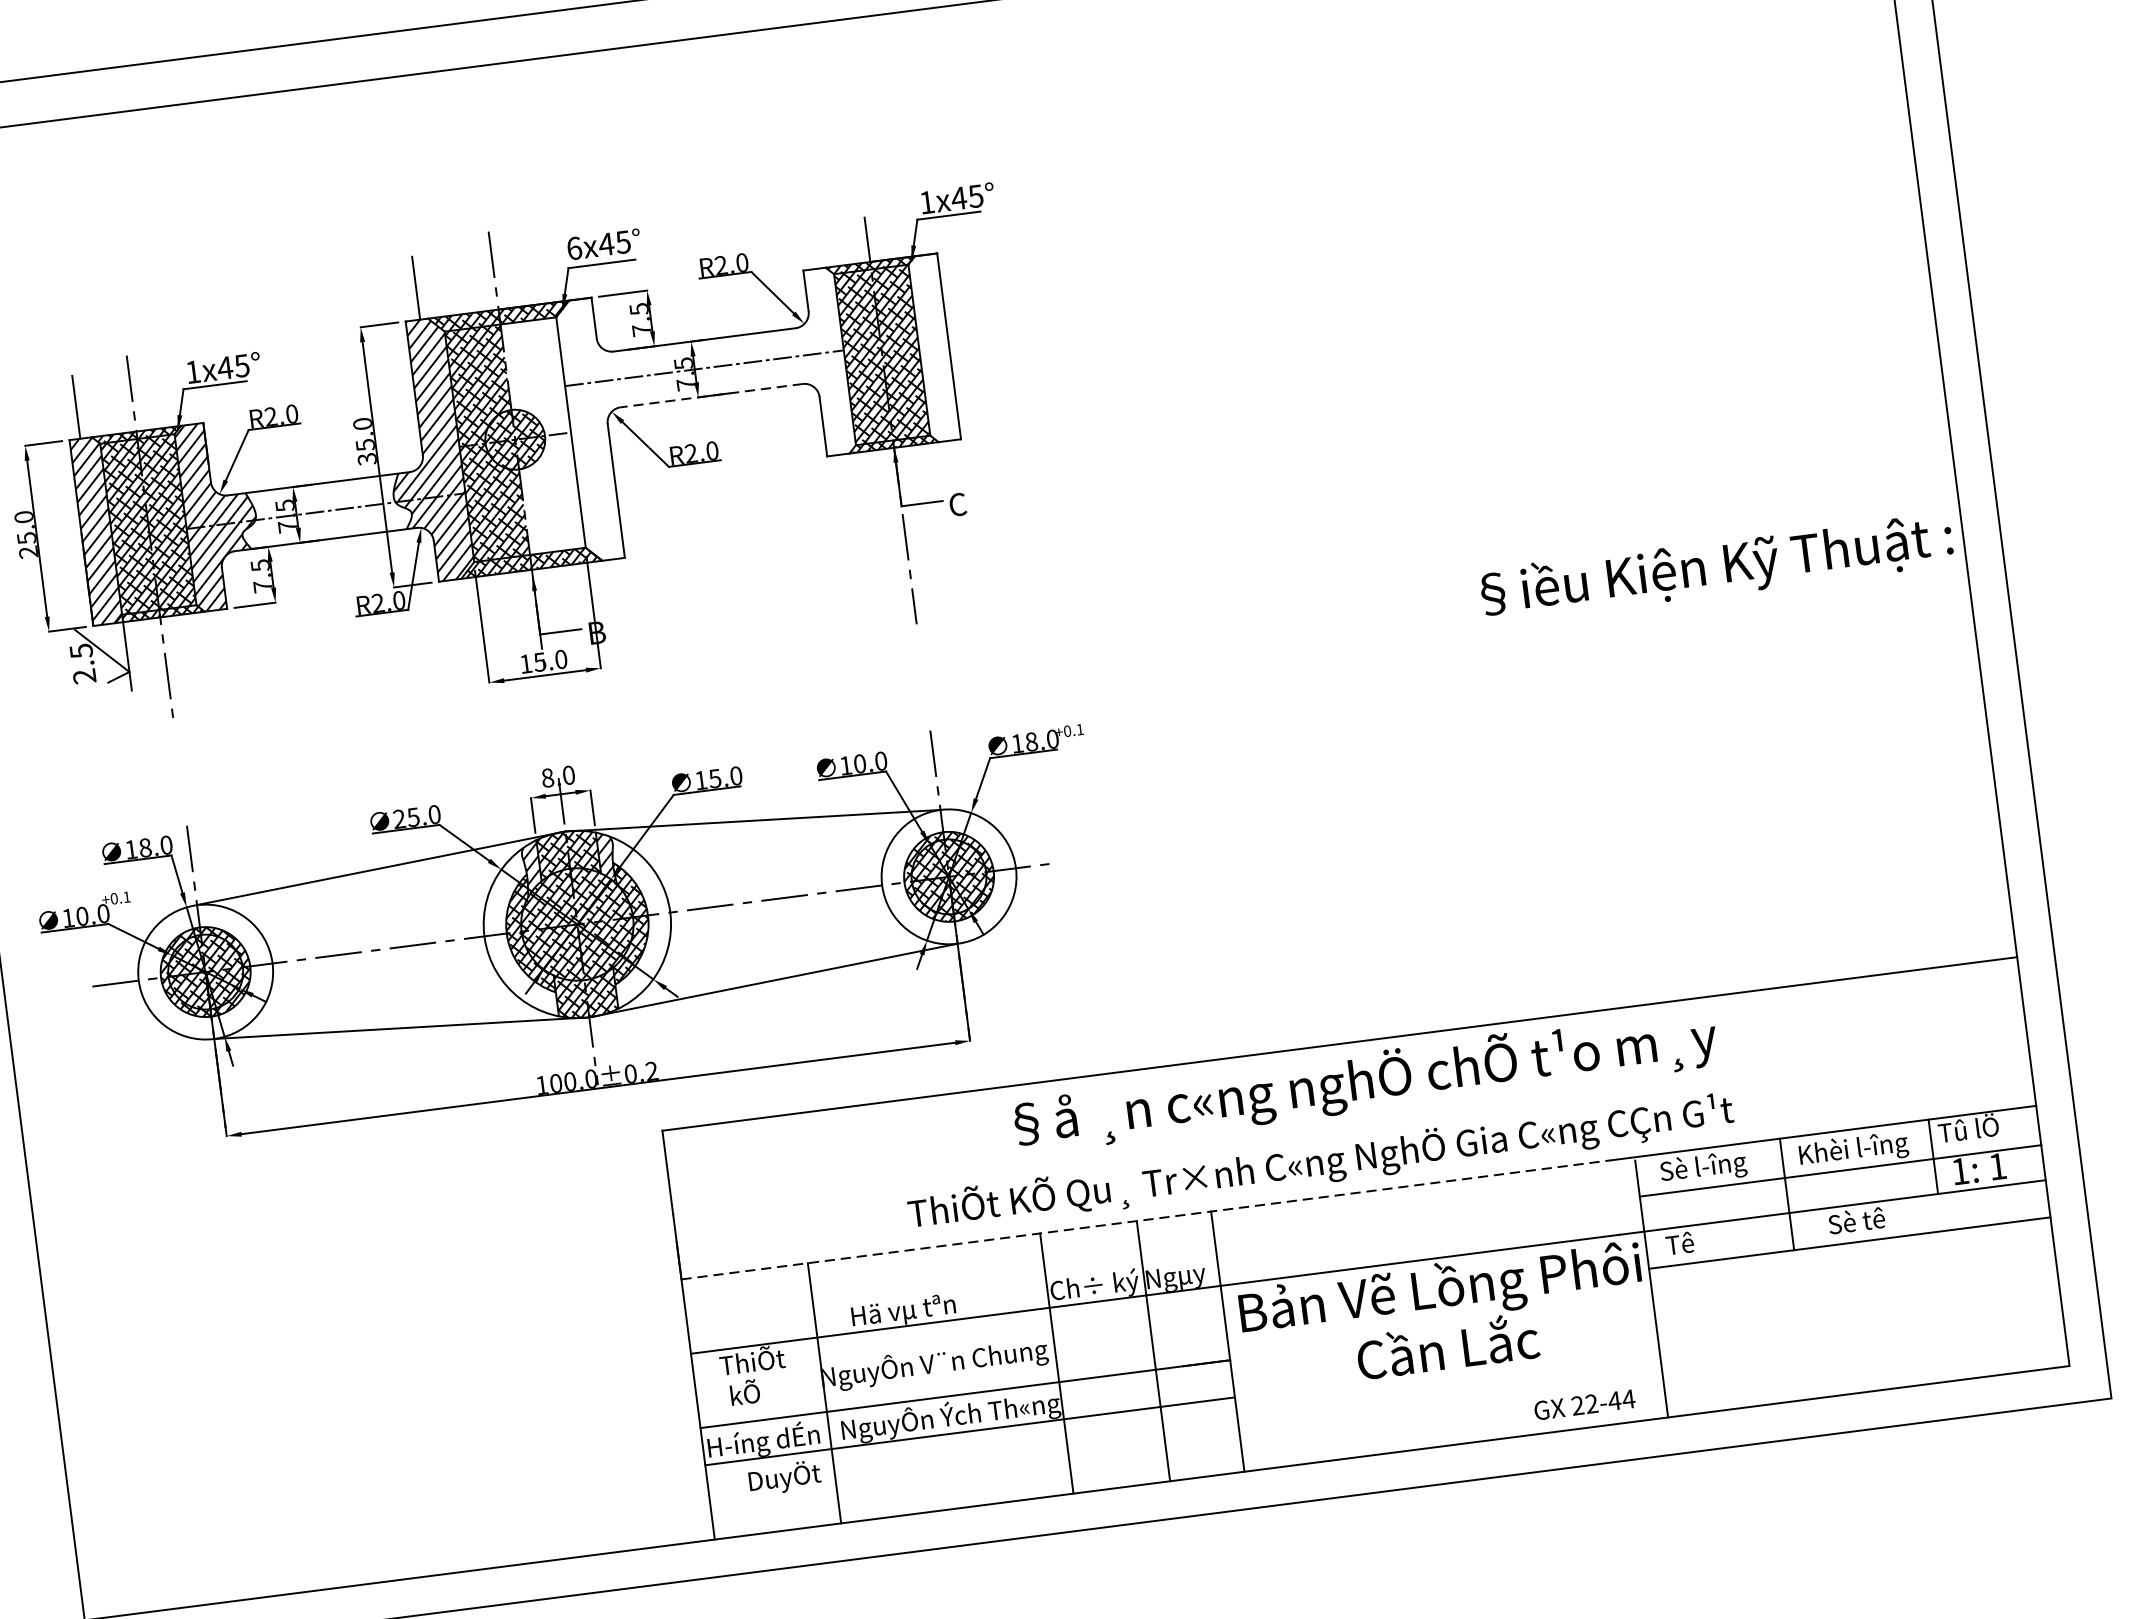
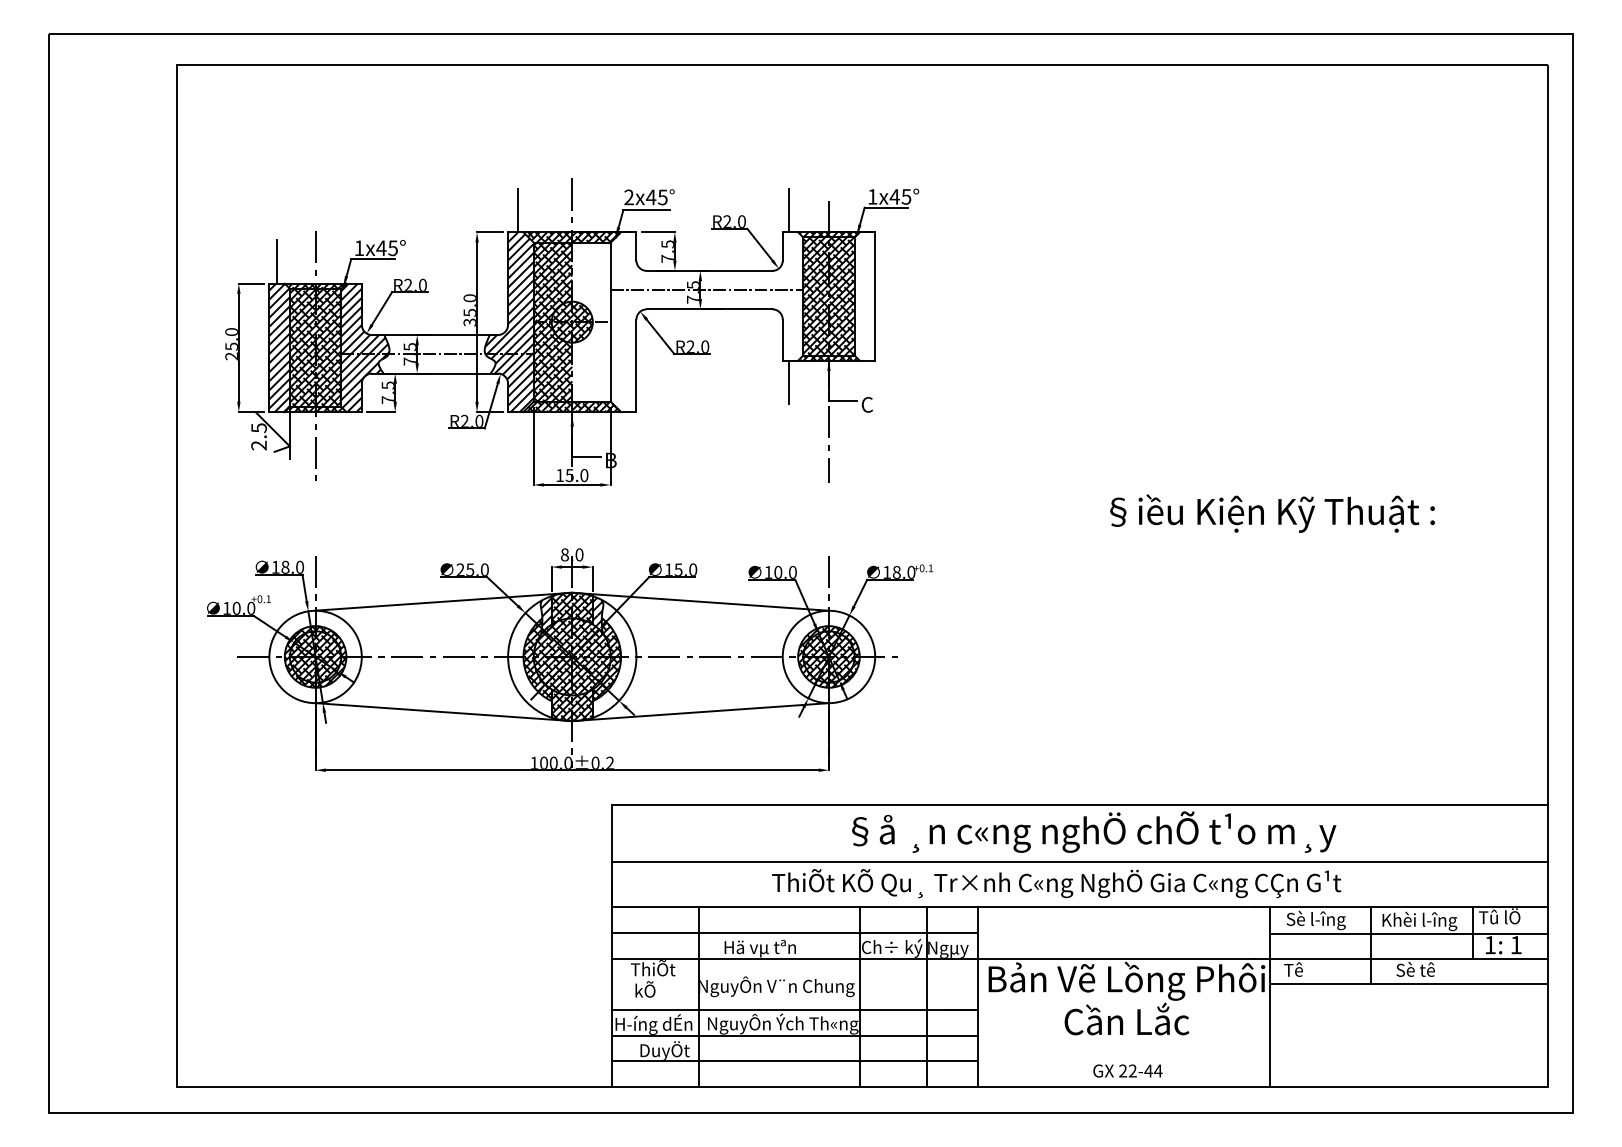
line: (809, 237) -> (789, 210), added
text: (575, 248) -> (629, 197), 6x45 -> 2x45
line: (711, 395) -> (709, 309), dashed -> solid
line: (841, 486) -> (789, 382), added
text: (1716, 567) -> (1272, 513), moved
line: (1349, 1128) -> (1079, 862), added
line: (1145, 1220) -> (932, 907), dashed -> solid
line: (950, 1282) -> (794, 932), added
text: (1584, 1404) -> (1127, 1070), moved
line: (974, 1469) -> (794, 1061), added

